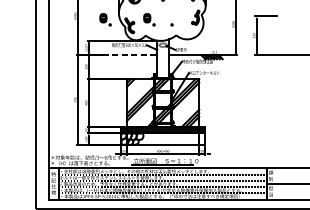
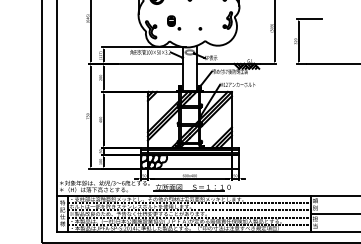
part: (105, 19) -> (123, 22), removed
line: (130, 54) -> (151, 63), dashed -> solid

